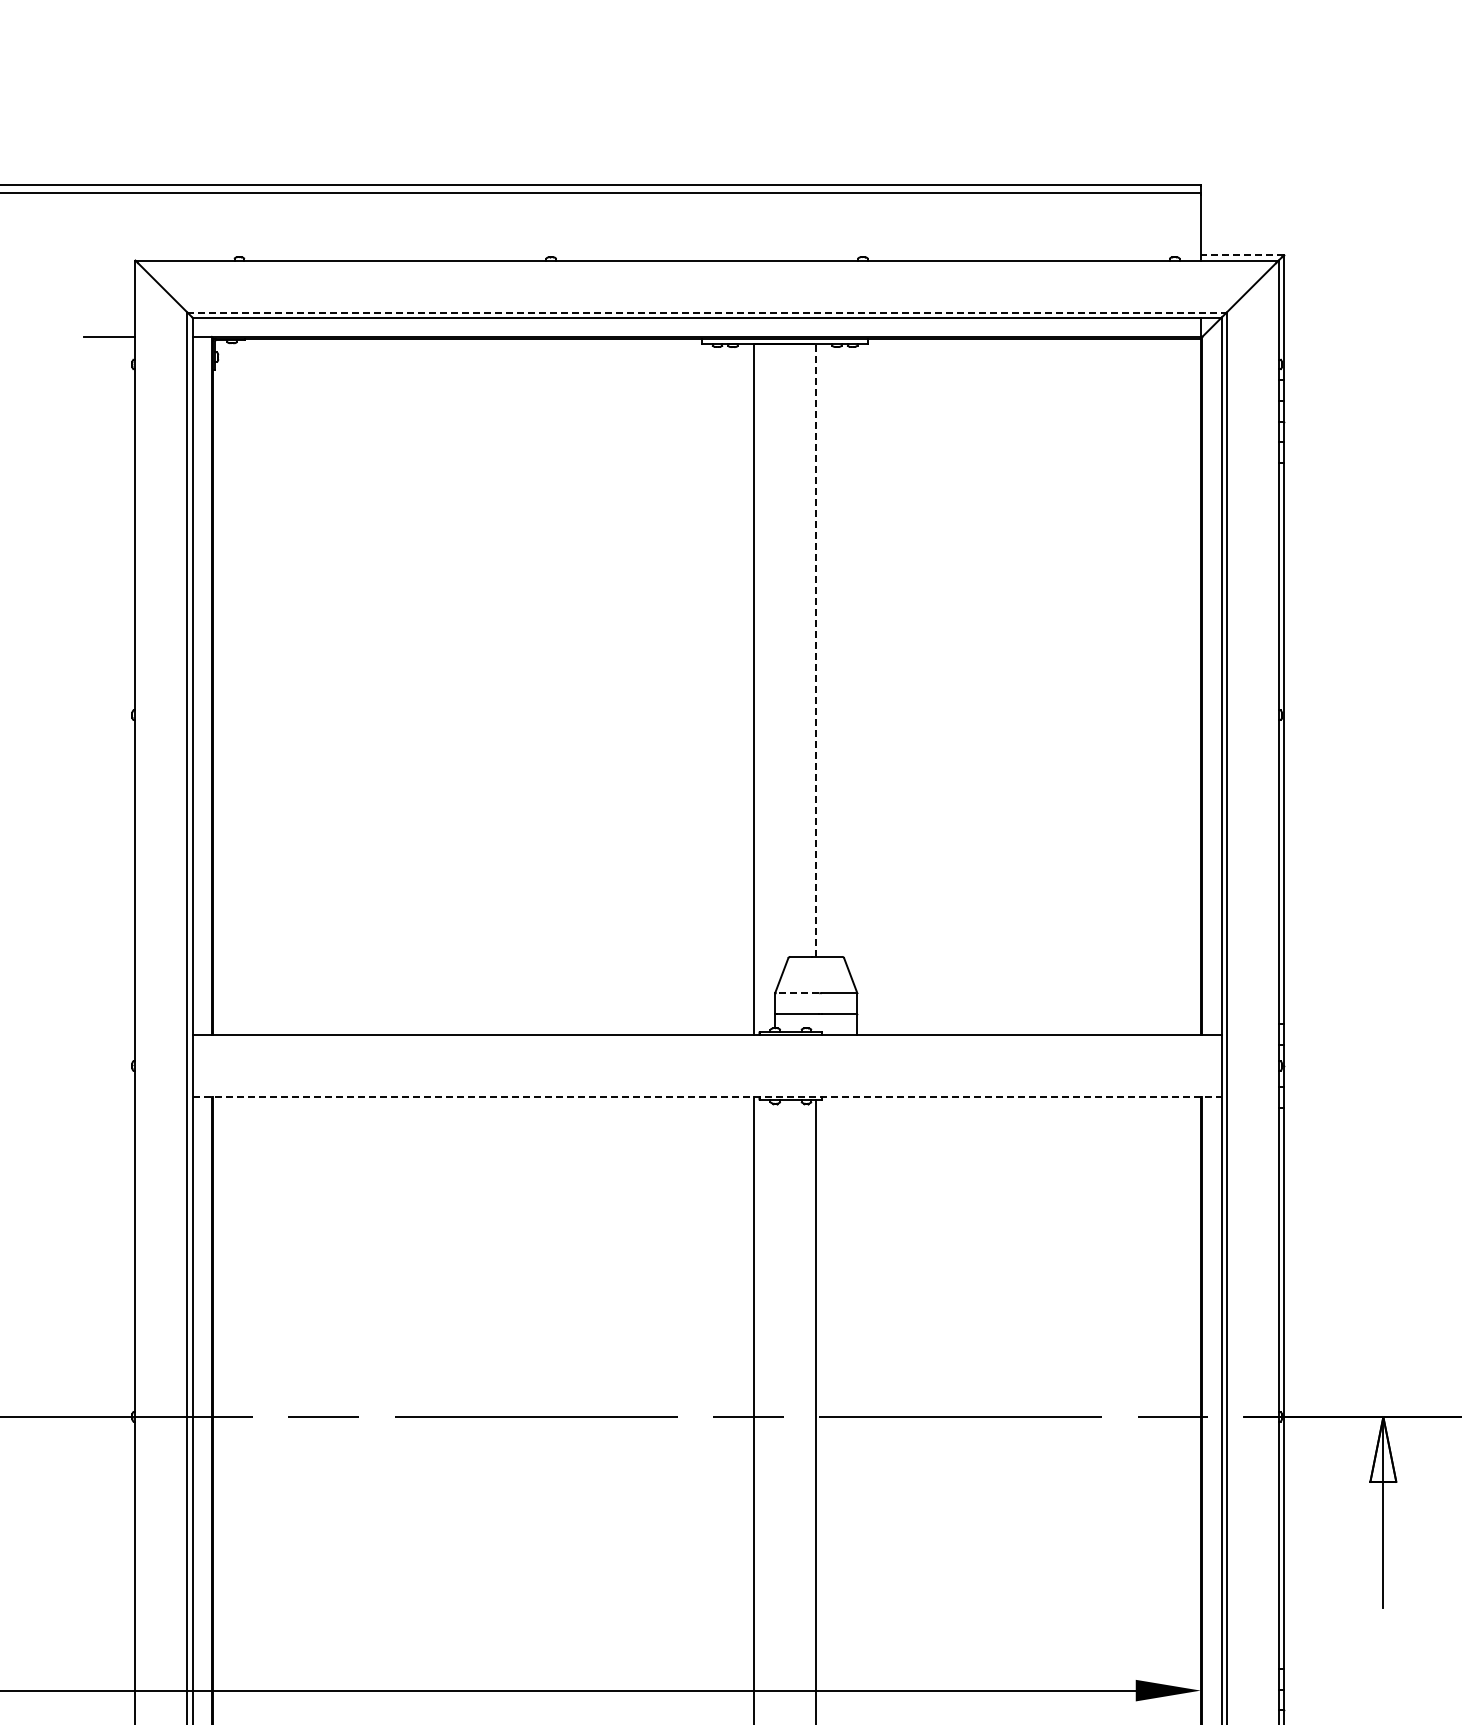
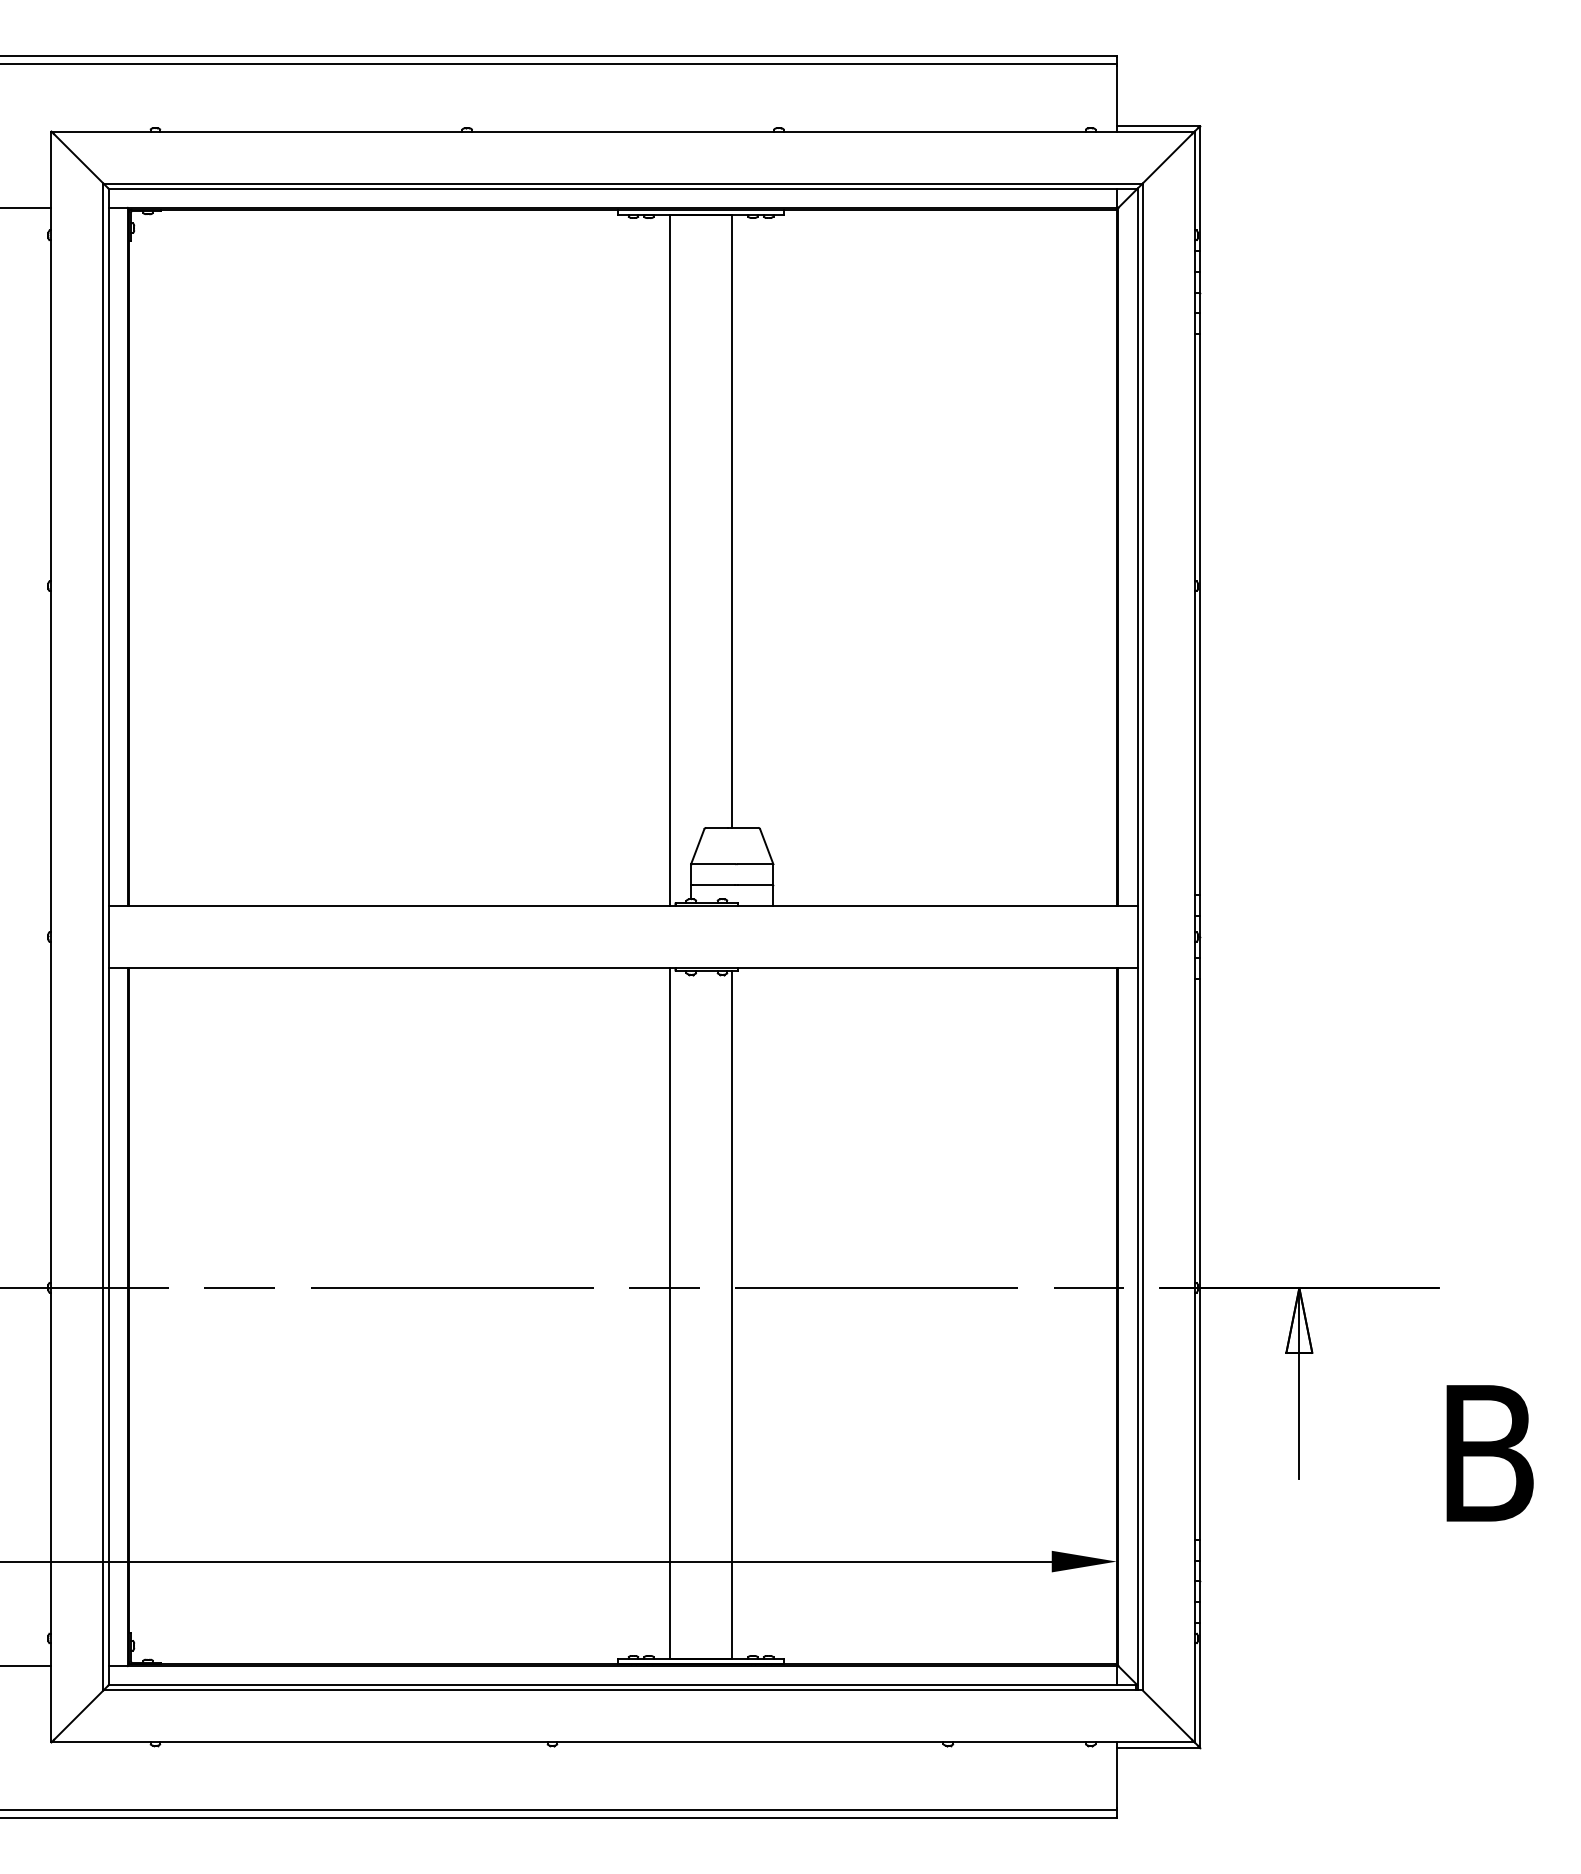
line: (1242, 255) -> (1158, 126), dashed -> solid
line: (707, 312) -> (623, 183), dashed -> solid
line: (816, 650) -> (732, 521), dashed -> solid
line: (797, 993) -> (713, 864), dashed -> solid
line: (707, 1097) -> (623, 968), dashed -> solid

